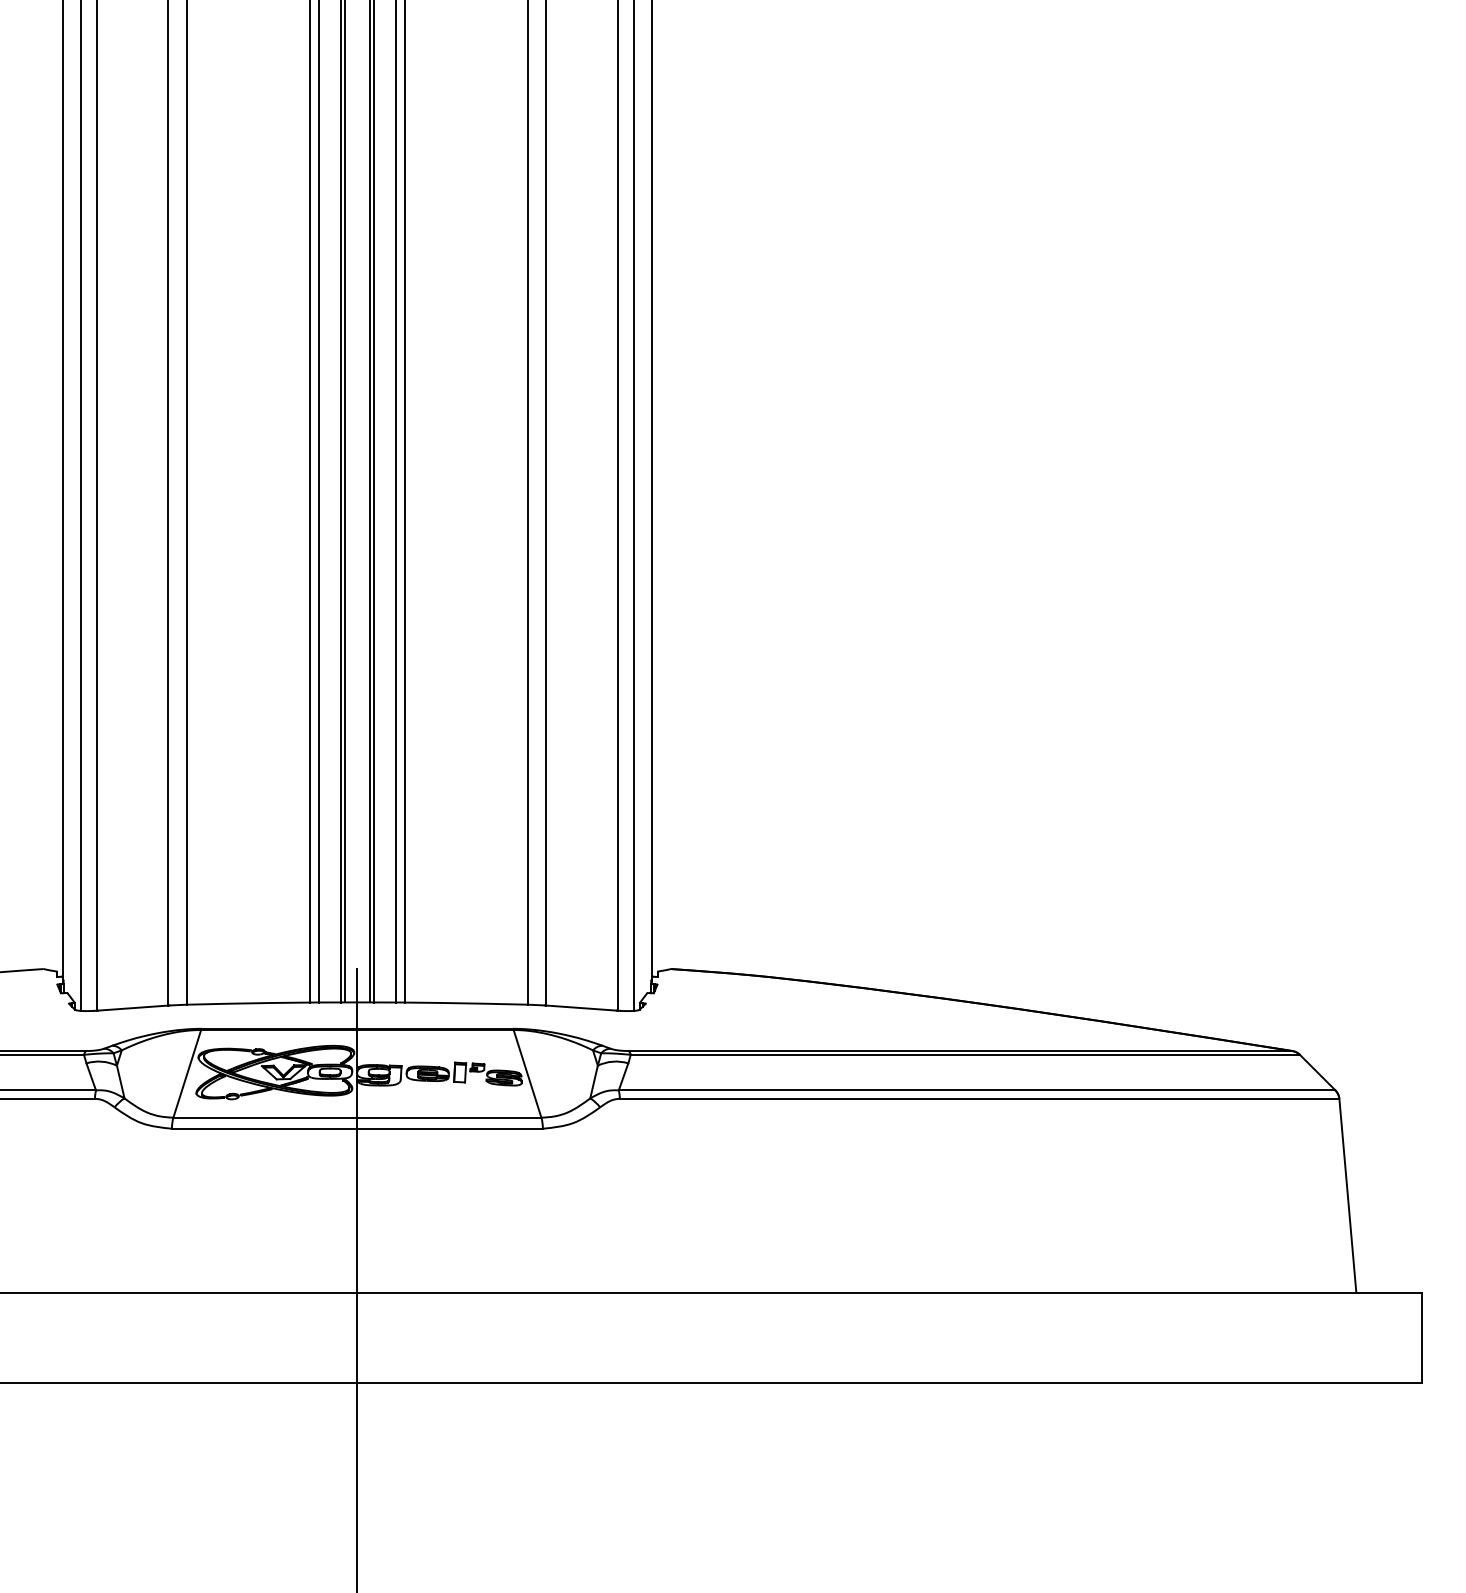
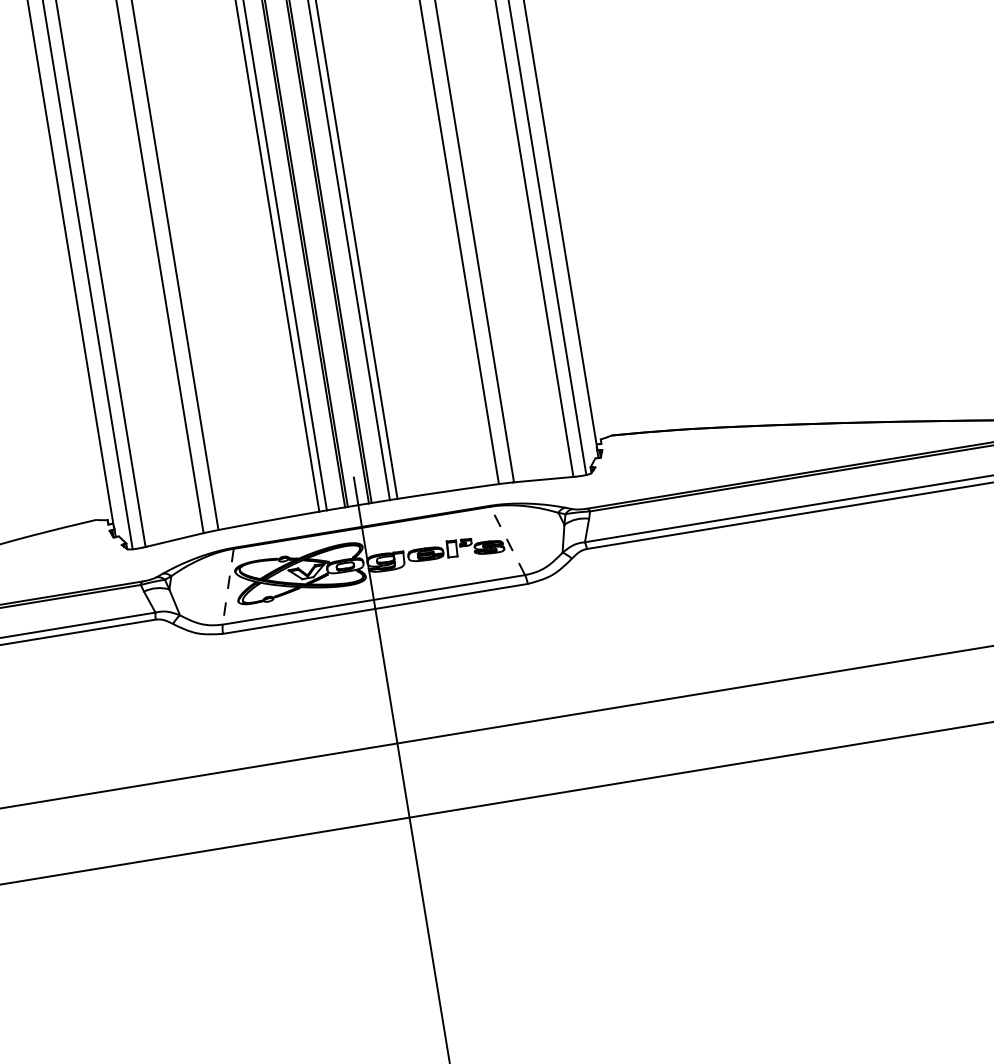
line: (527, 1073) -> (507, 540), solid -> dashed
line: (187, 1074) -> (228, 587), solid -> dashed

